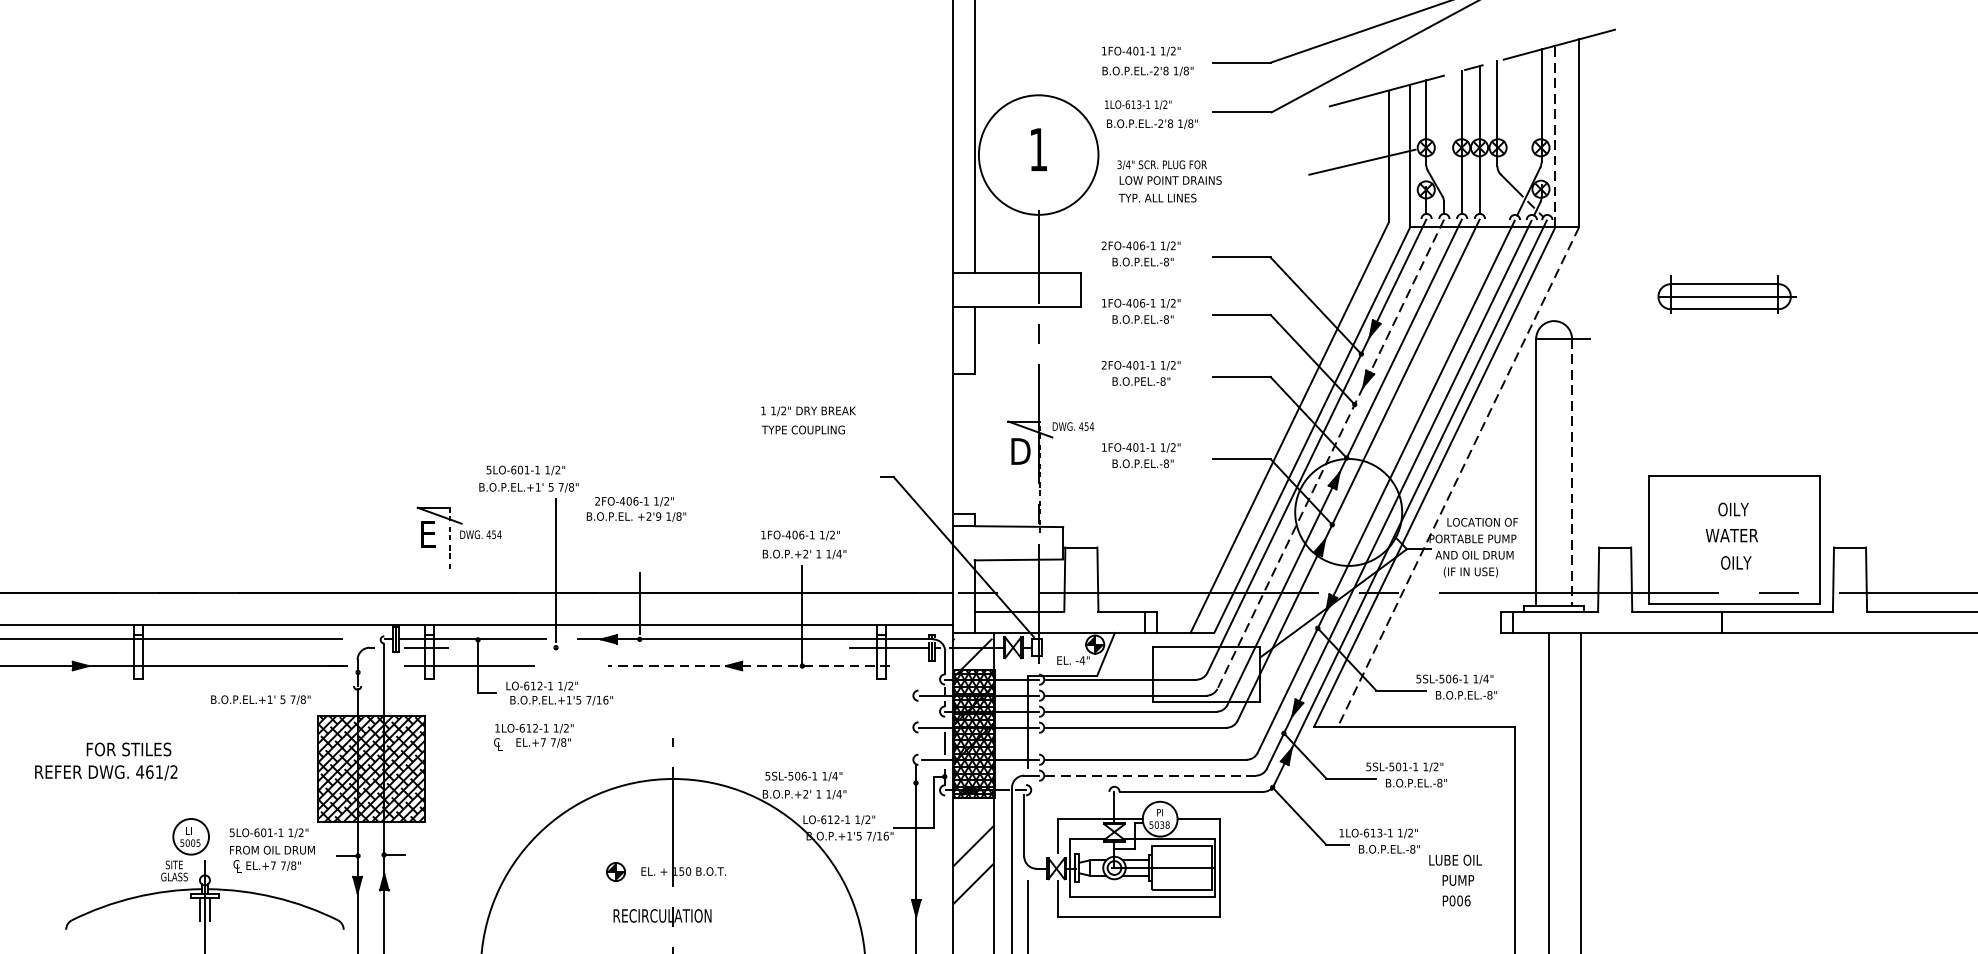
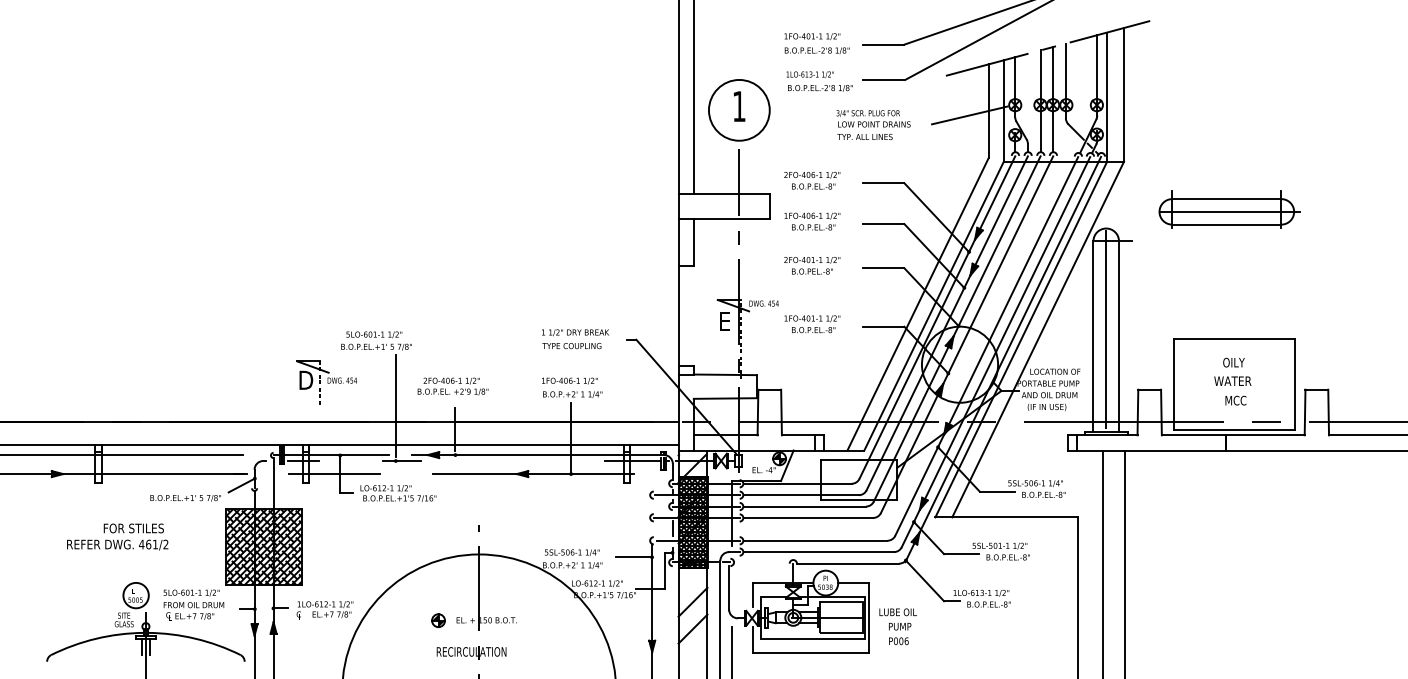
line: (1555, 137) -> (1107, 97), dashed -> solid
circle: (1037, 153) -> (738, 109), size x0.71
text: (1169, 180) -> (873, 124), moved
part: (1727, 294) -> (1229, 209), size x1.43
text: (808, 420) -> (575, 339), moved
text: (1020, 450) -> (726, 320), D -> E
line: (1331, 454) -> (947, 323), dashed -> solid
line: (1572, 472) -> (1119, 336), dashed -> solid
line: (1554, 474) -> (1106, 337), added
line: (1457, 478) -> (1037, 340), dashed -> solid
text: (635, 509) -> (452, 386), moved
text: (430, 533) -> (306, 379), E -> D
text: (1735, 562) -> (1235, 400), OILY -> MCC
line: (565, 648) -> (402, 461), added
line: (748, 666) -> (532, 474), dashed -> solid
line: (339, 682) -> (241, 485), added
text: (533, 736) -> (324, 610), moved
text: (106, 760) -> (117, 536), moved
line: (1151, 776) -> (819, 552), dashed -> solid
line: (891, 783) -> (634, 557), added
text: (1454, 880) -> (897, 626), moved

